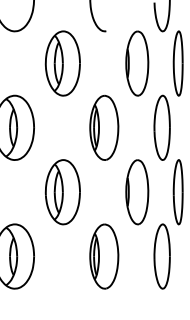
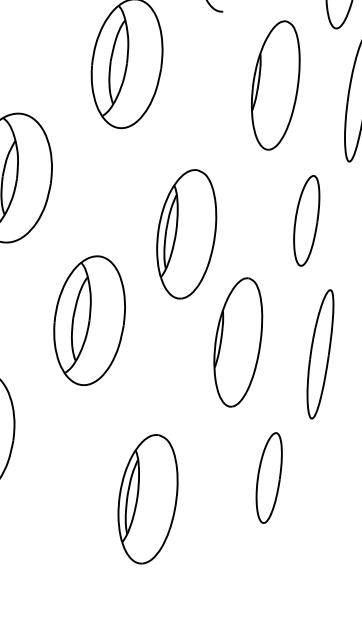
part: (104, 127) -> (187, 233), moved
part: (161, 127) -> (305, 220), size x0.7
part: (104, 256) -> (148, 499), moved
part: (161, 256) -> (267, 477), size x0.7

